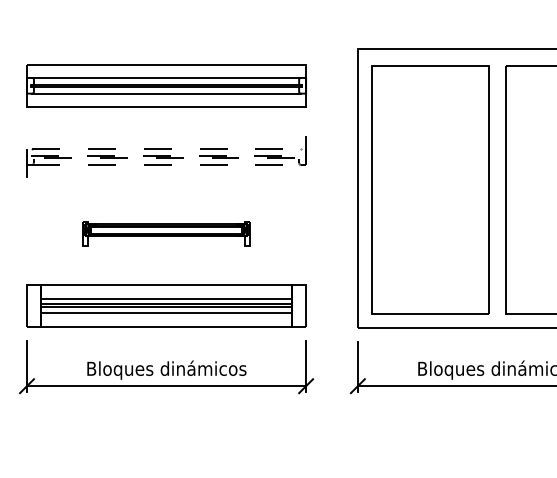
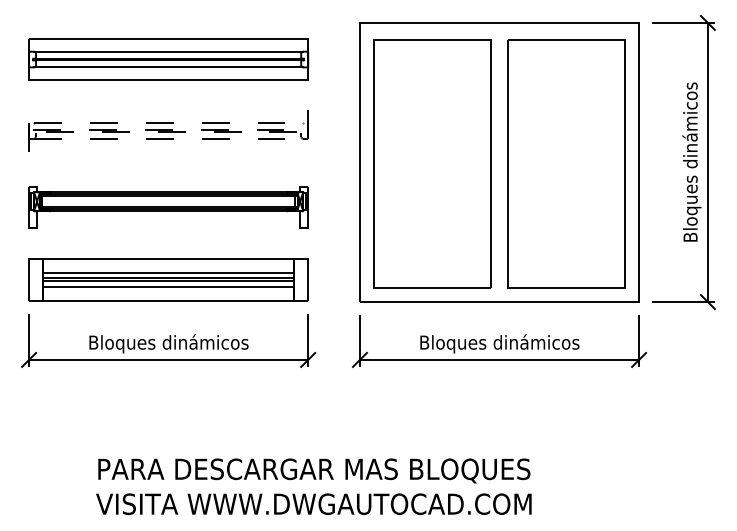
part: (166, 233) -> (168, 207), size x1.67

